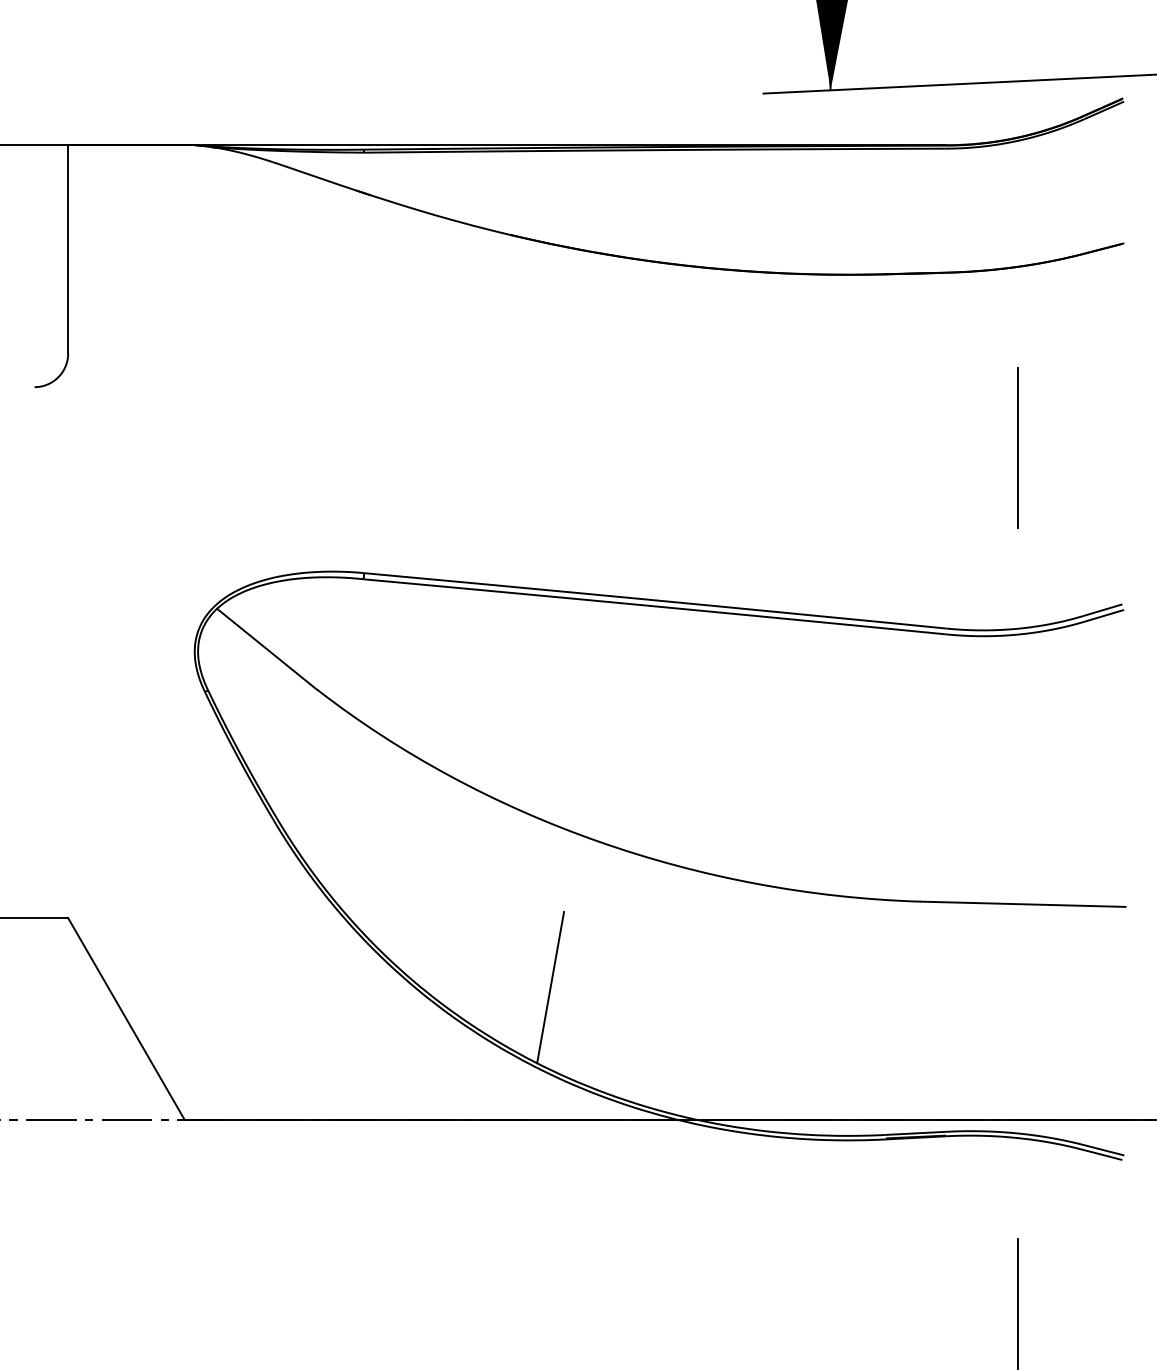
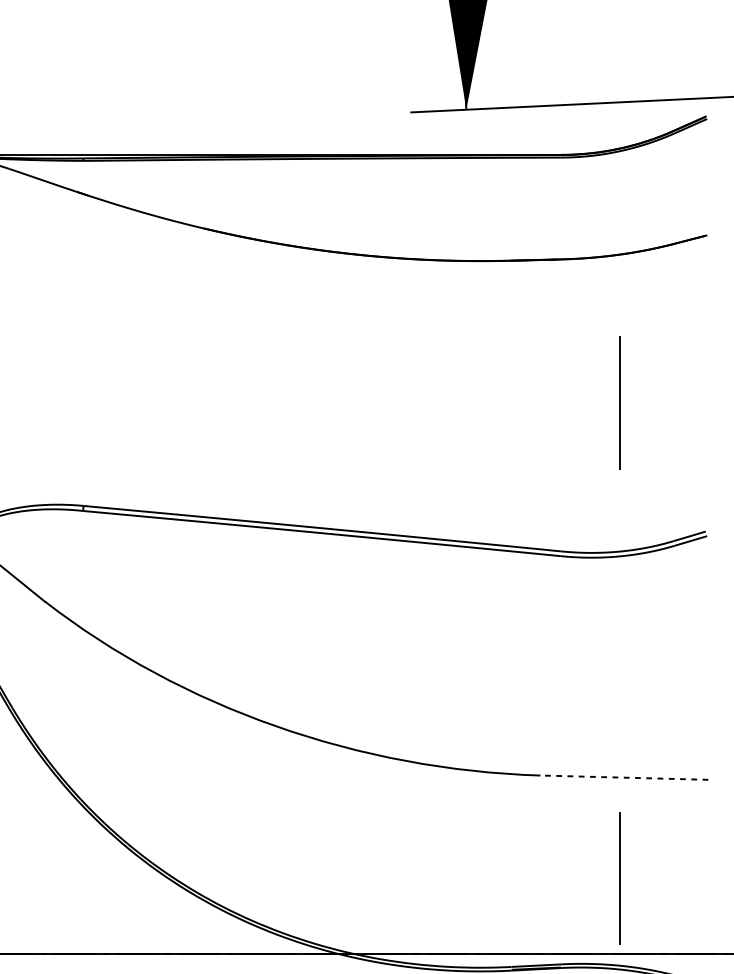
line: (1022, 904) -> (623, 777), solid -> dashed
line: (550, 987) -> (236, 845), removed
line: (1017, 1026) -> (619, 877), added

